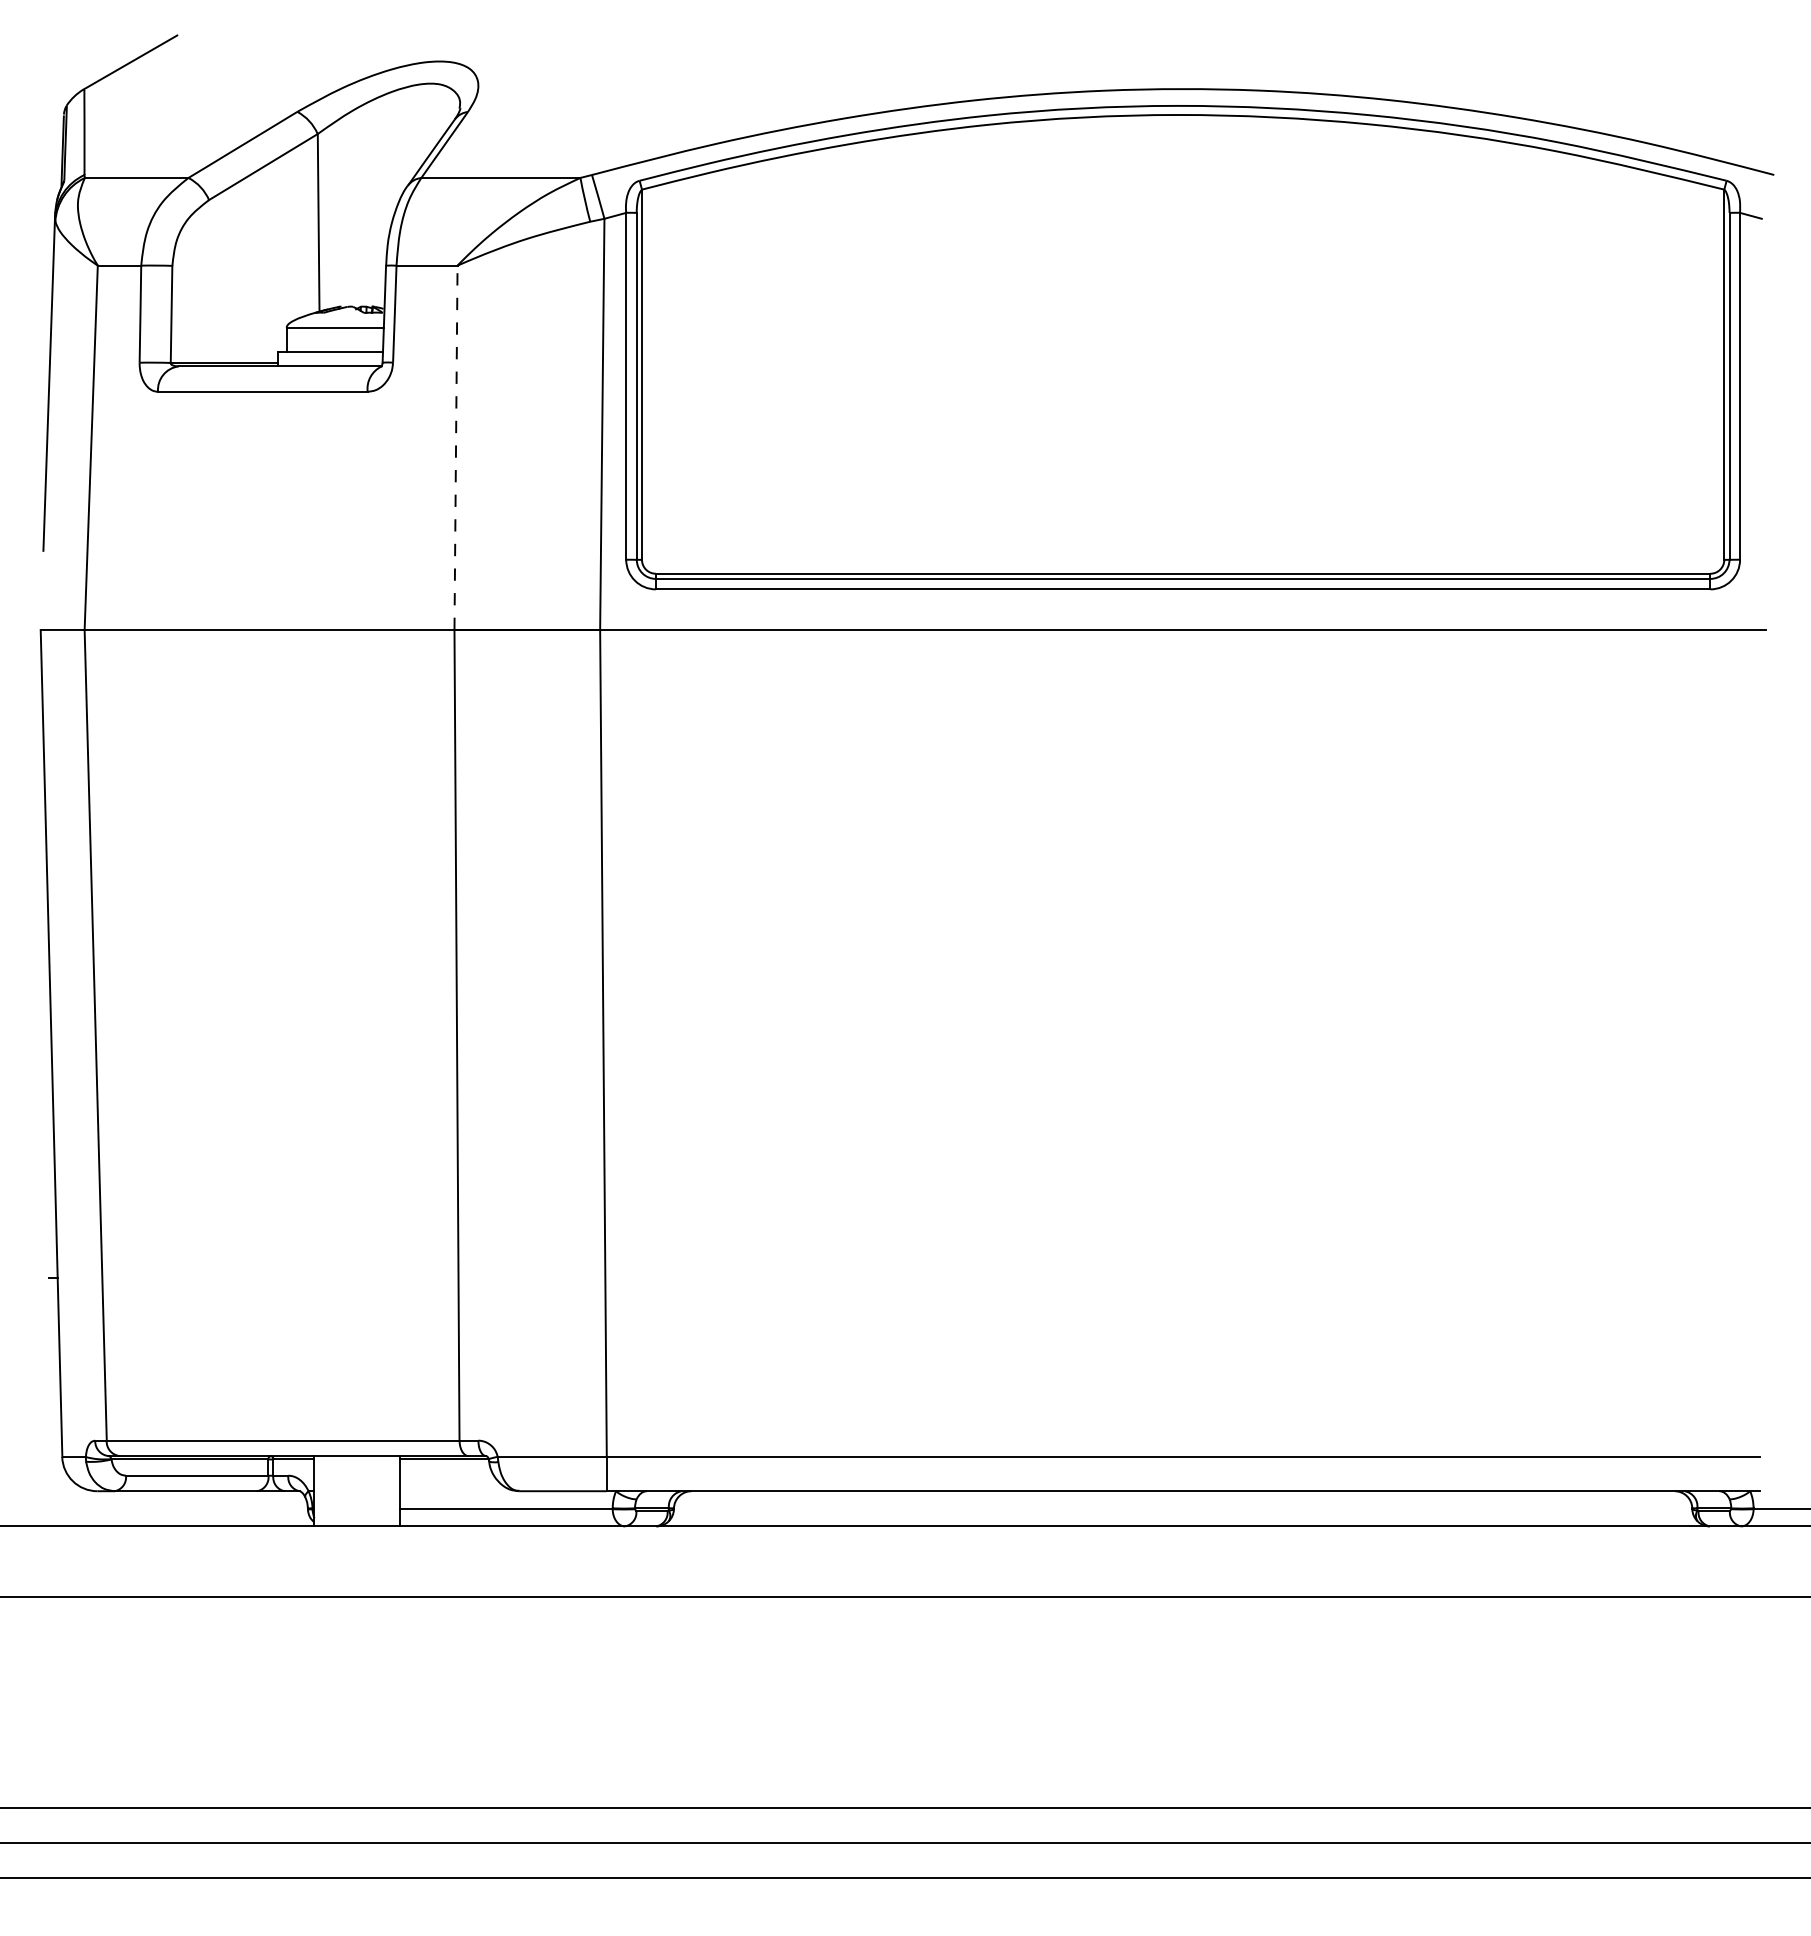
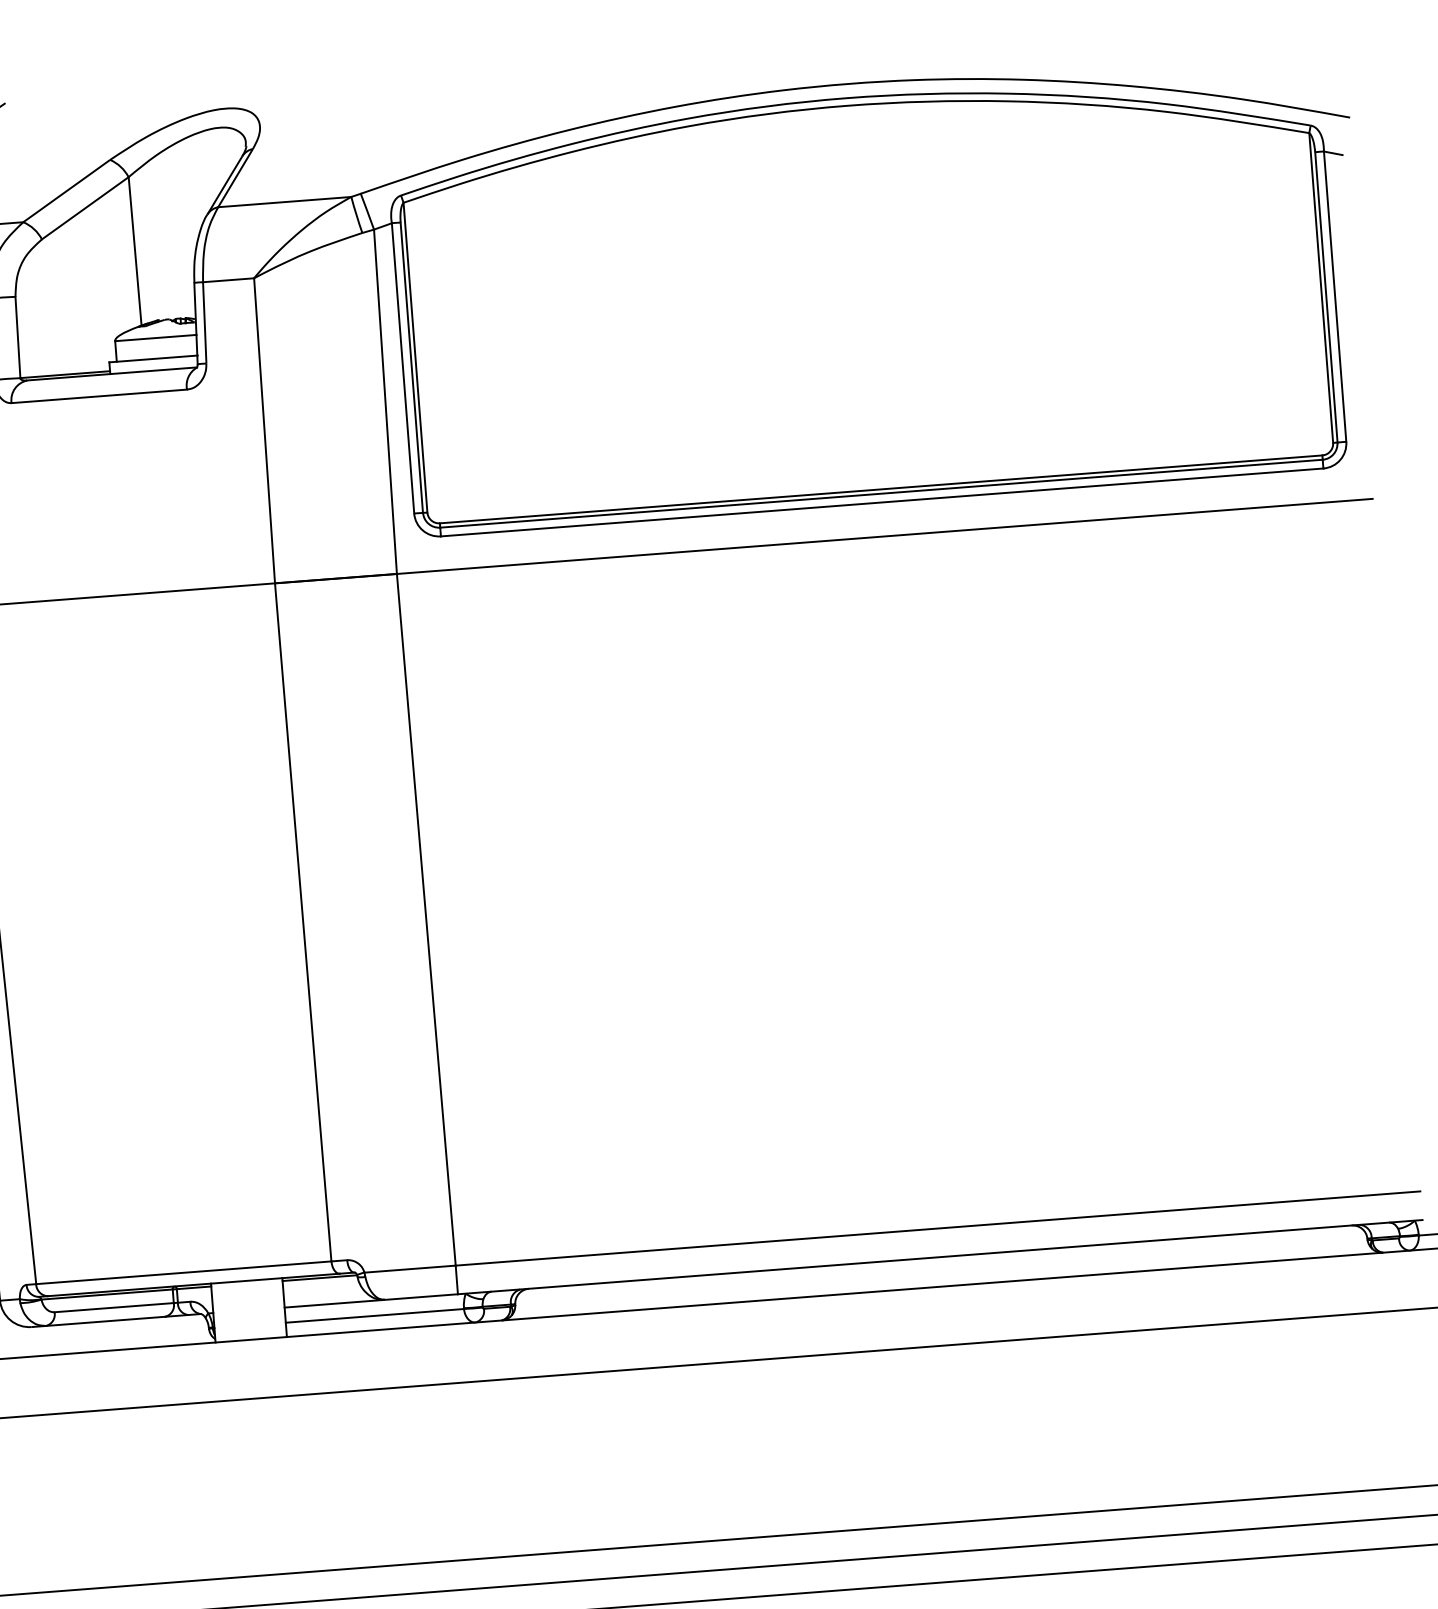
line: (456, 447) -> (264, 430), dashed -> solid
line: (457, 1491) -> (333, 1304), added

